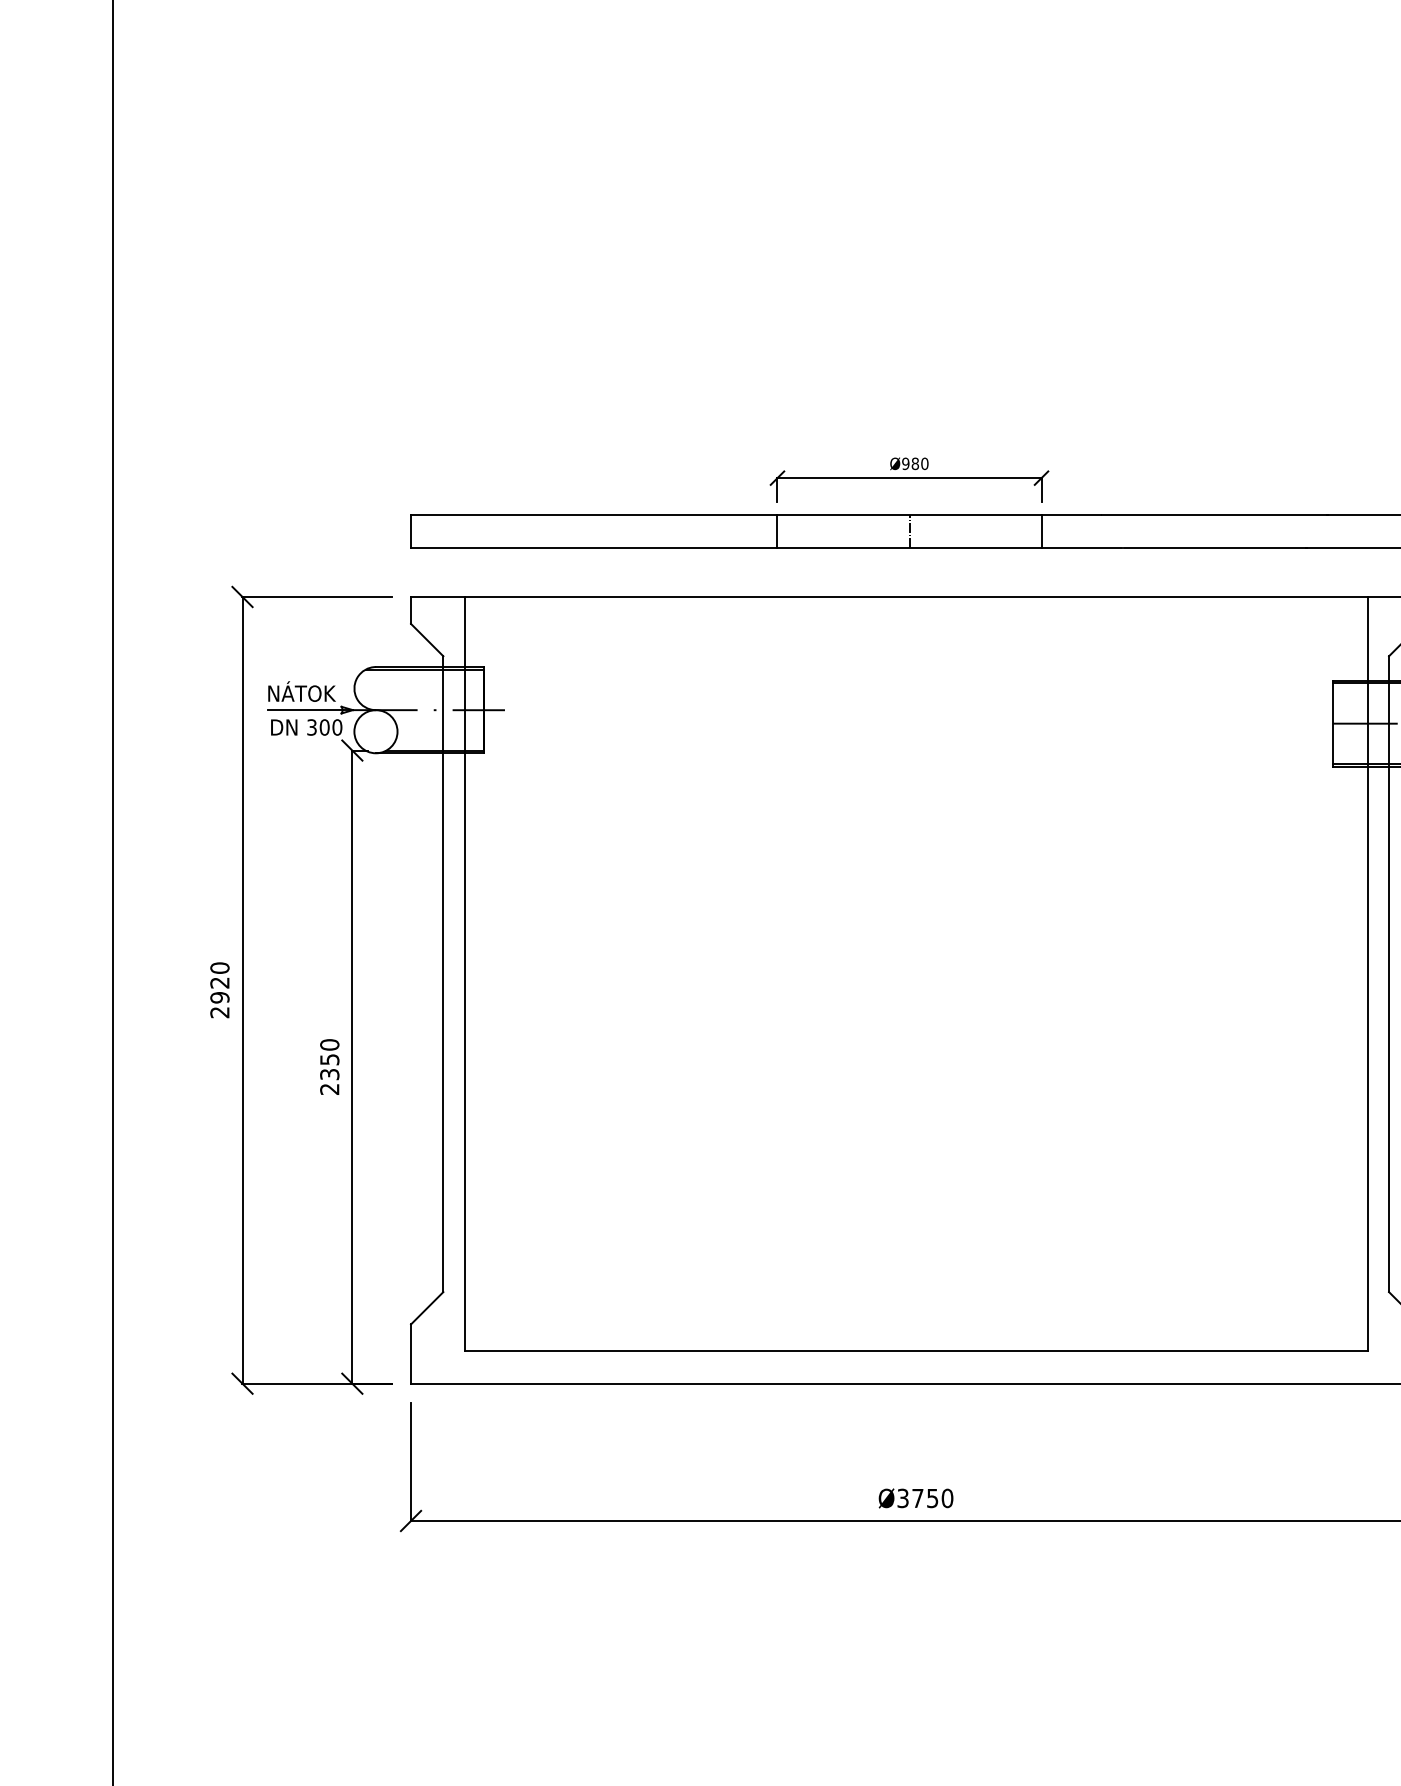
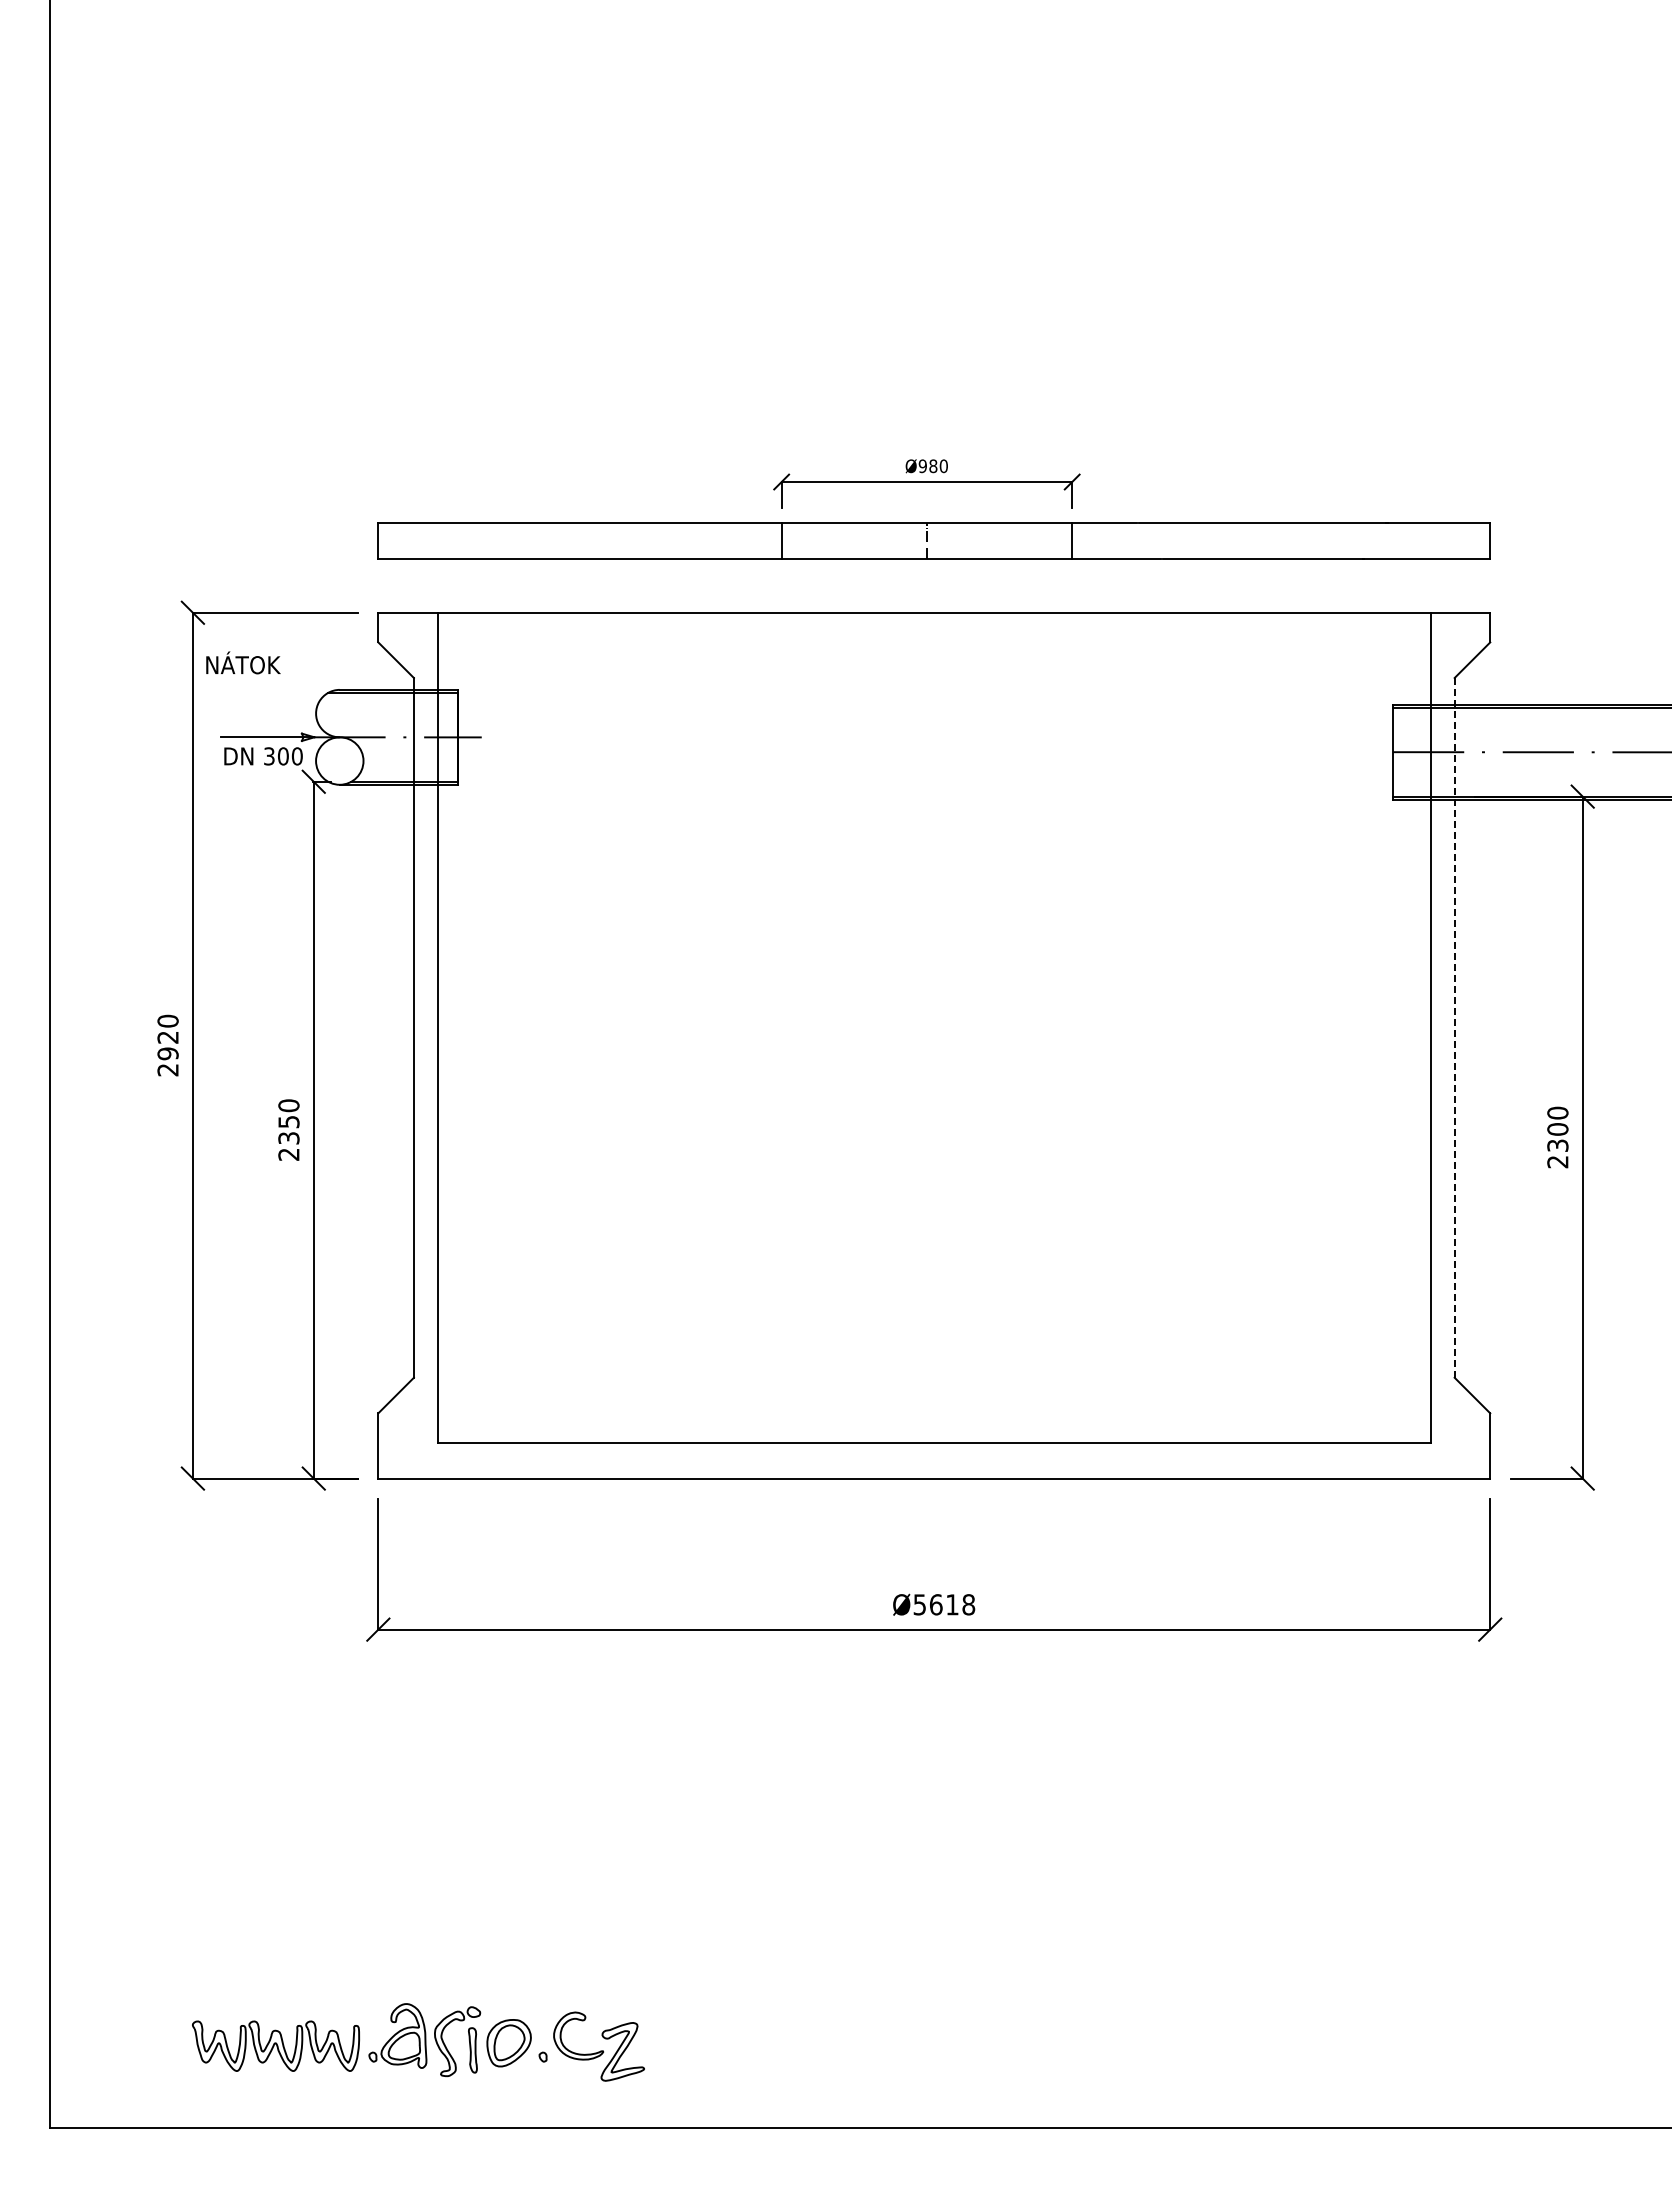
text: (302, 691) -> (243, 662), moved
line: (1388, 973) -> (1454, 1027), solid -> dashed
text: (925, 1498) -> (944, 1604), Ø3750 -> Ø5618

